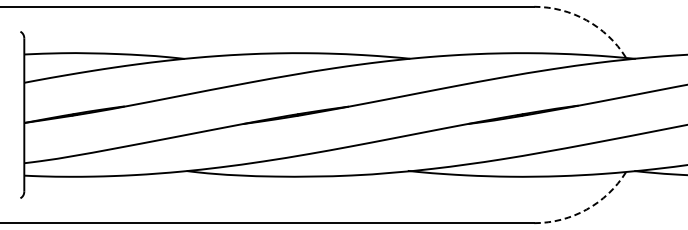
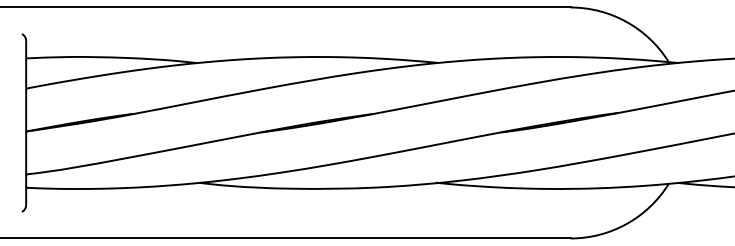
arc: (586, 19) -> (626, 21), dashed -> solid
arc: (586, 209) -> (626, 223), dashed -> solid

